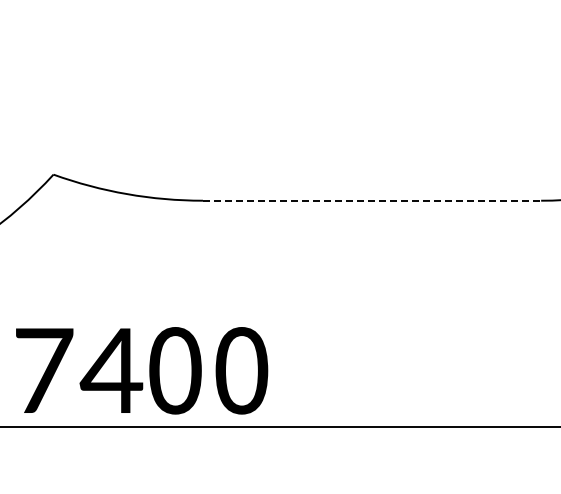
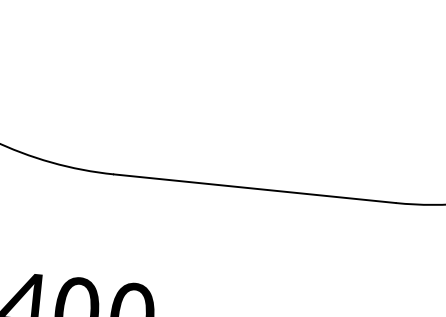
line: (372, 200) -> (255, 188), dashed -> solid

